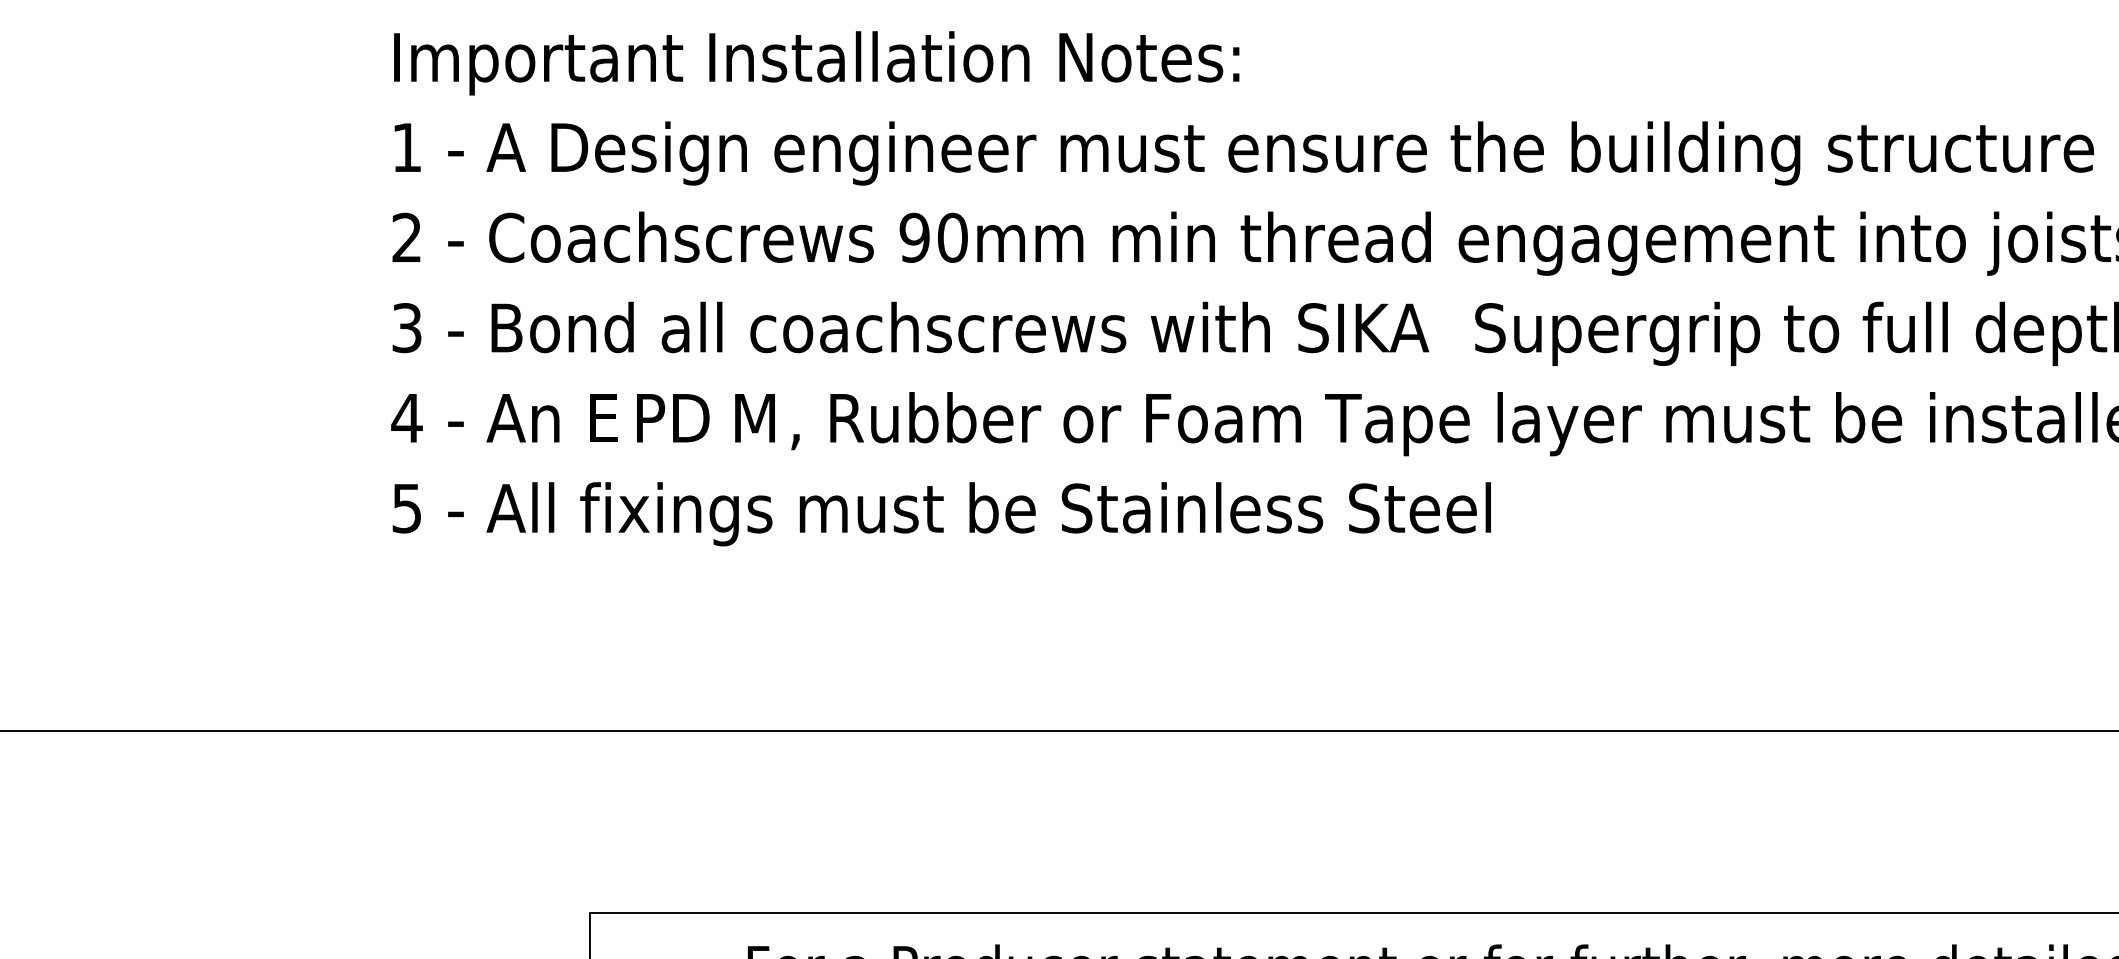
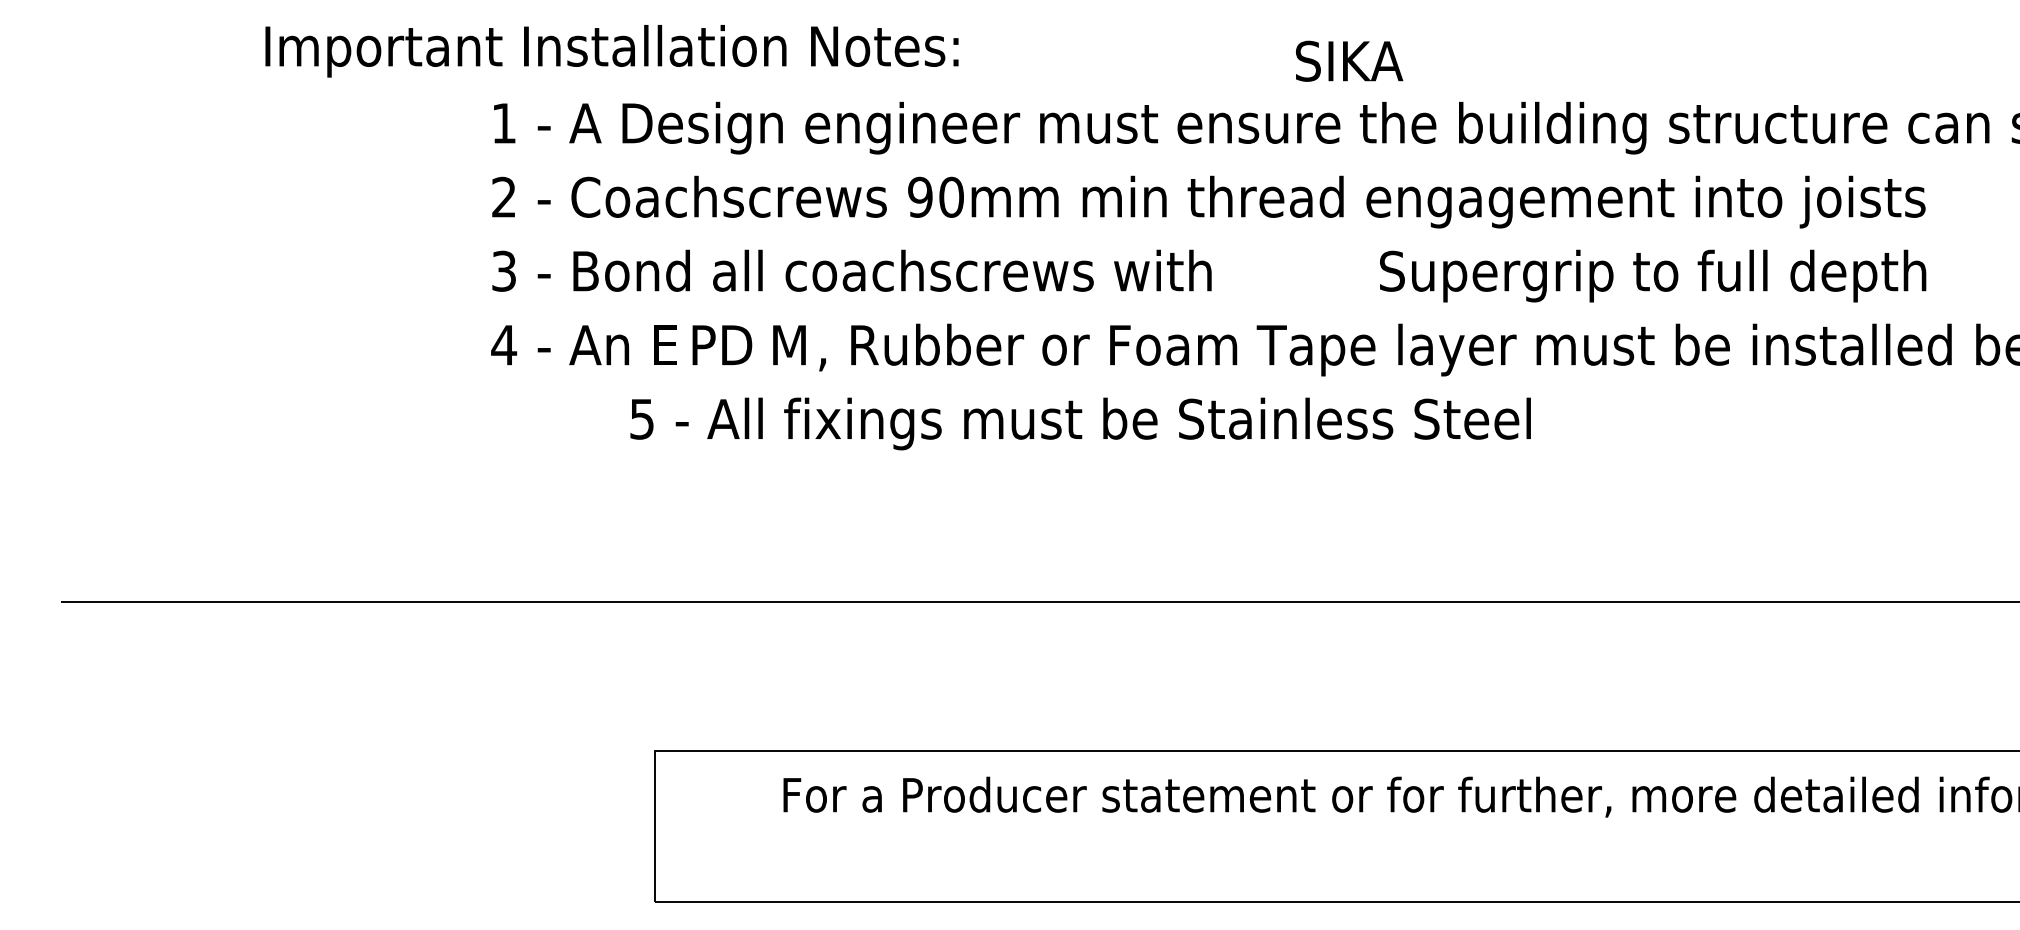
text: (816, 63) -> (611, 51), moved
text: (1363, 327) -> (1349, 60), moved
text: (941, 513) -> (1080, 423), moved

